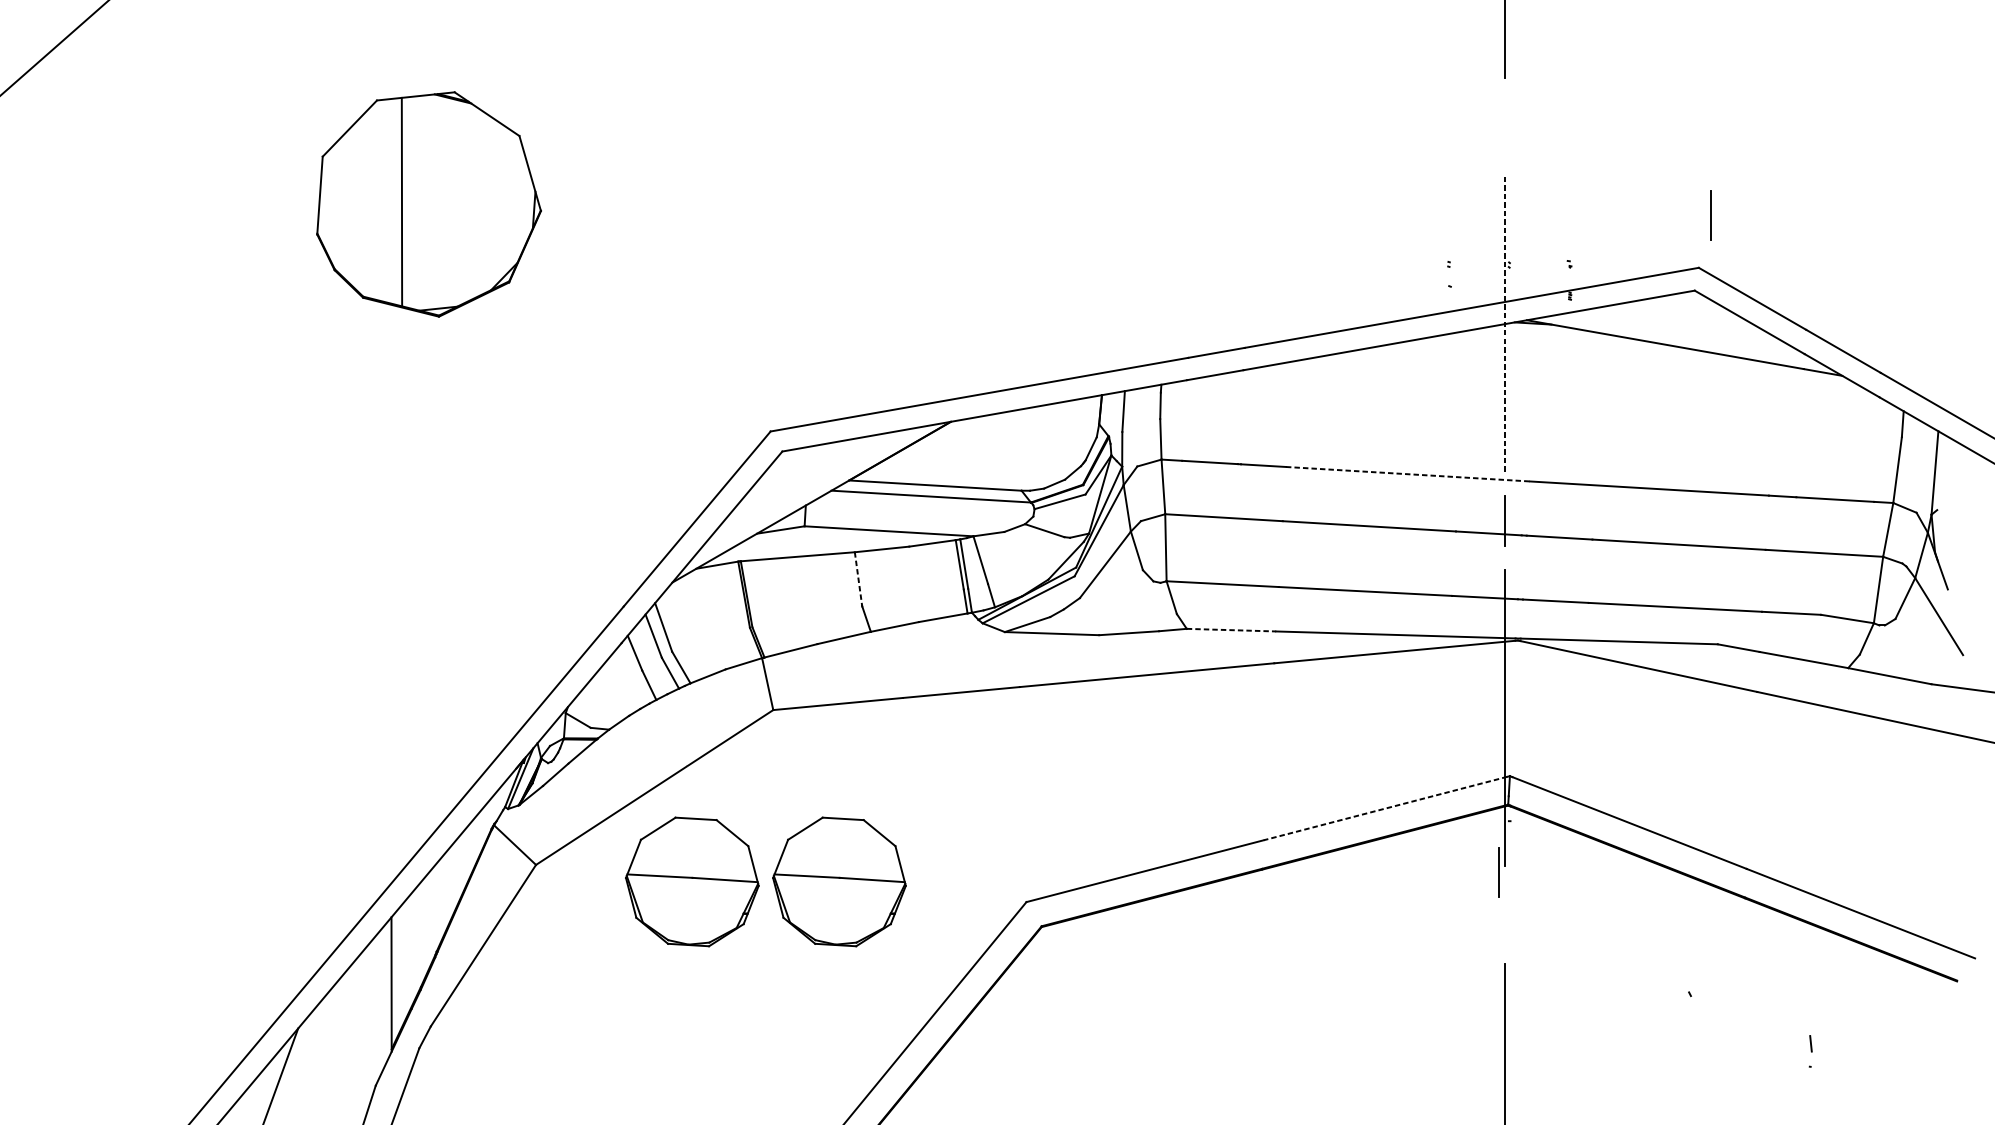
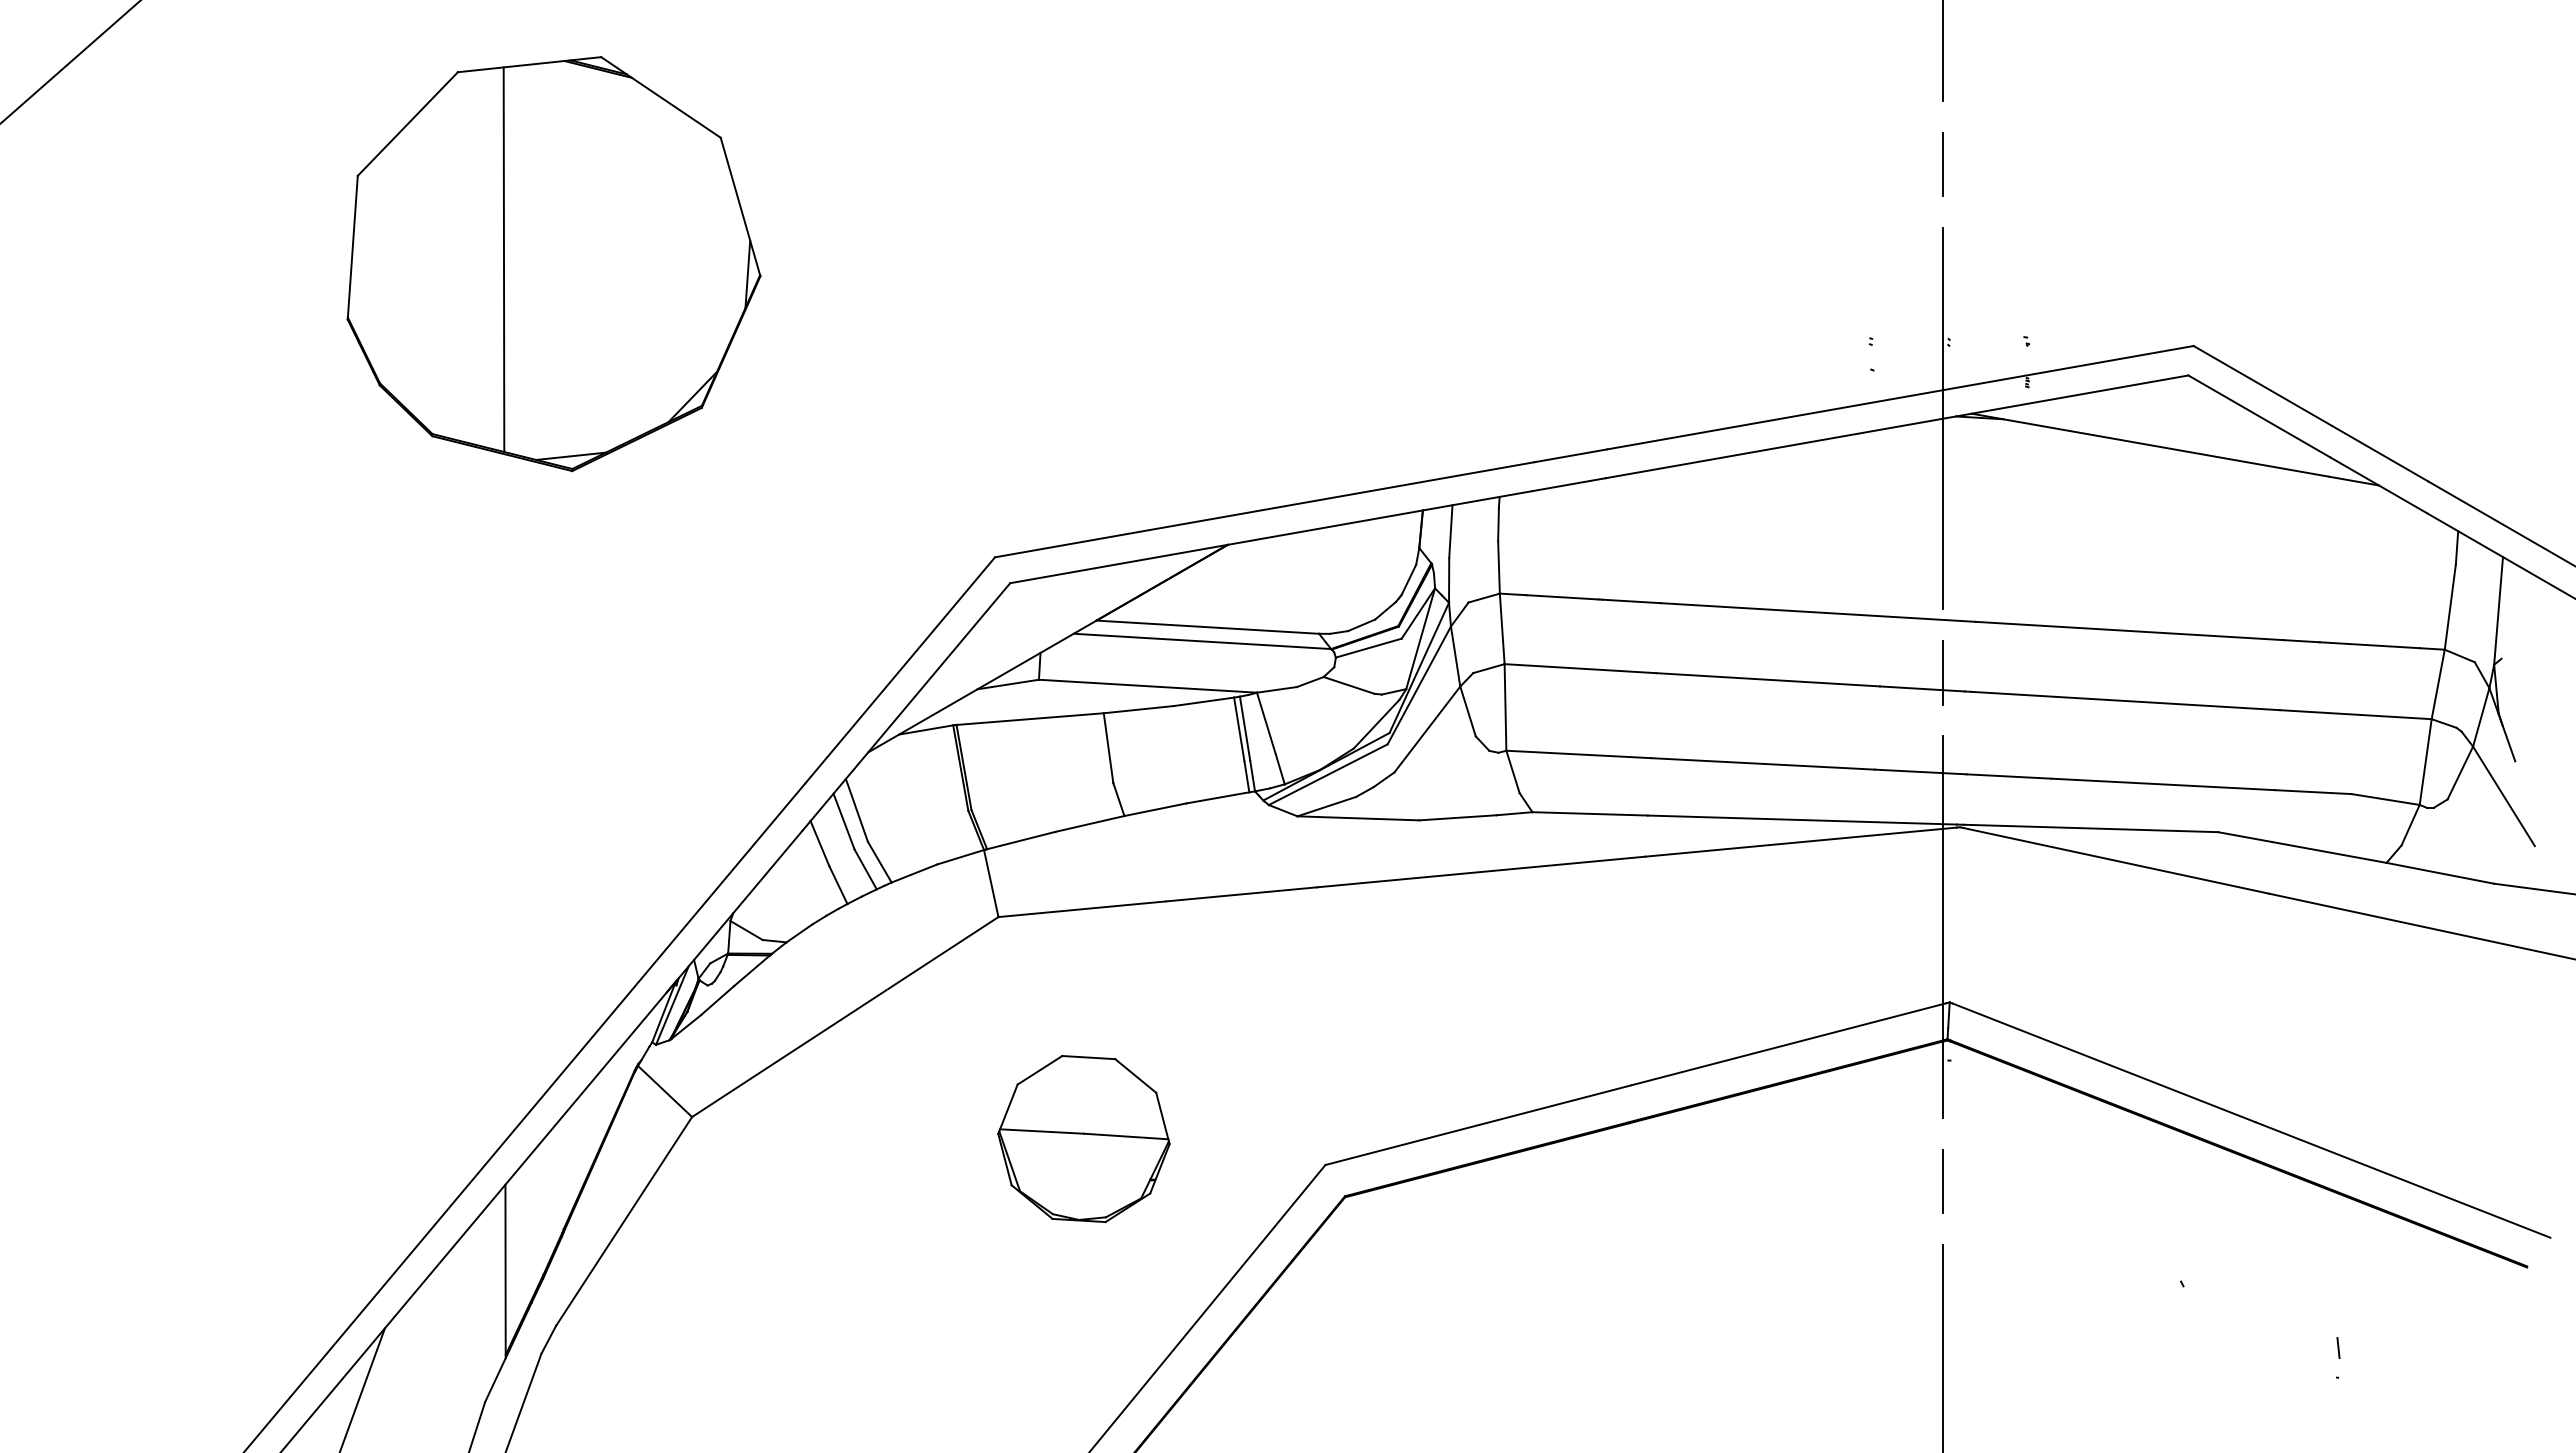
part: (428, 204) -> (553, 264), size x1.43
line: (1711, 215) -> (1942, 164), moved
line: (1504, 323) -> (1942, 418), dashed -> solid
line: (1408, 474) -> (1818, 612), dashed -> solid
line: (858, 578) -> (1108, 747), dashed -> solid
line: (1231, 629) -> (1590, 813), dashed -> solid
line: (1385, 808) -> (1788, 1044), dashed -> solid
line: (1498, 872) -> (1942, 1181), moved
part: (691, 882) -> (893, 1139), removed

